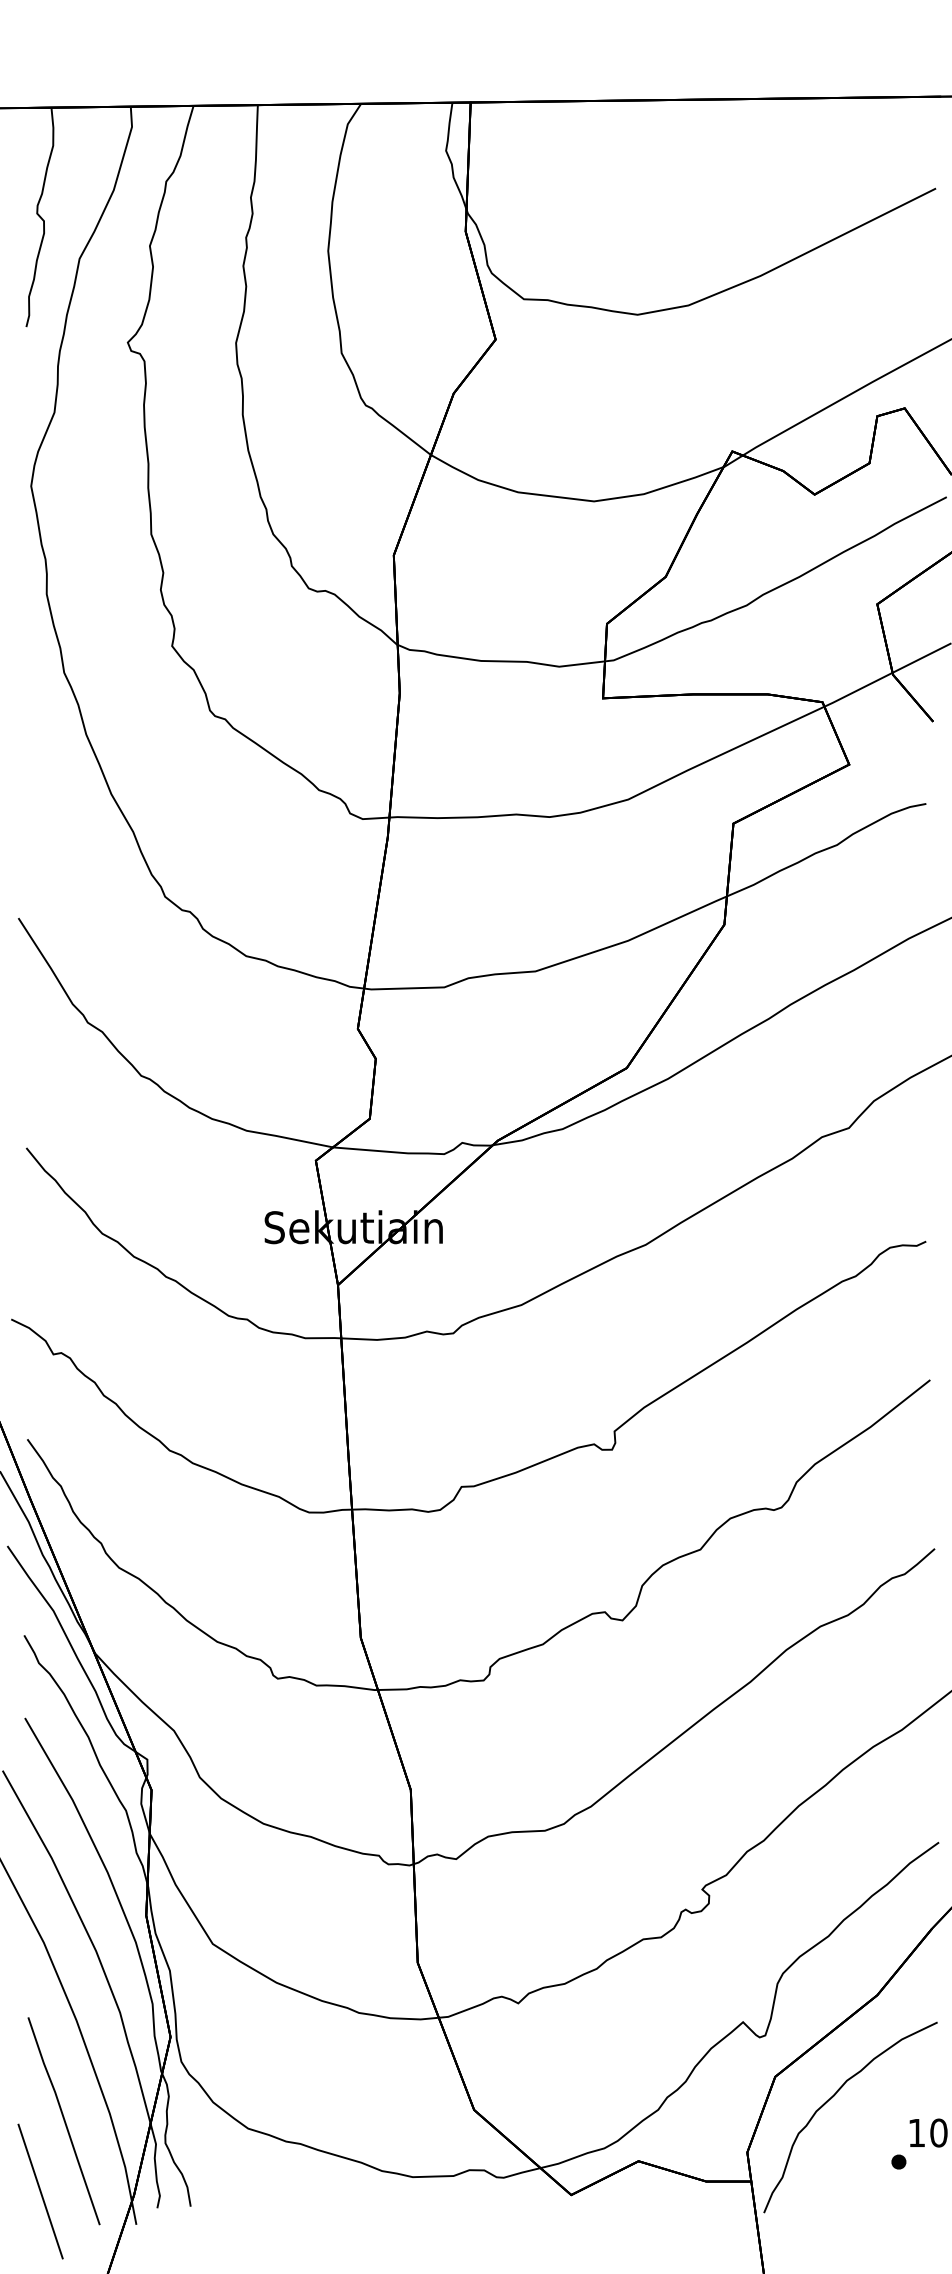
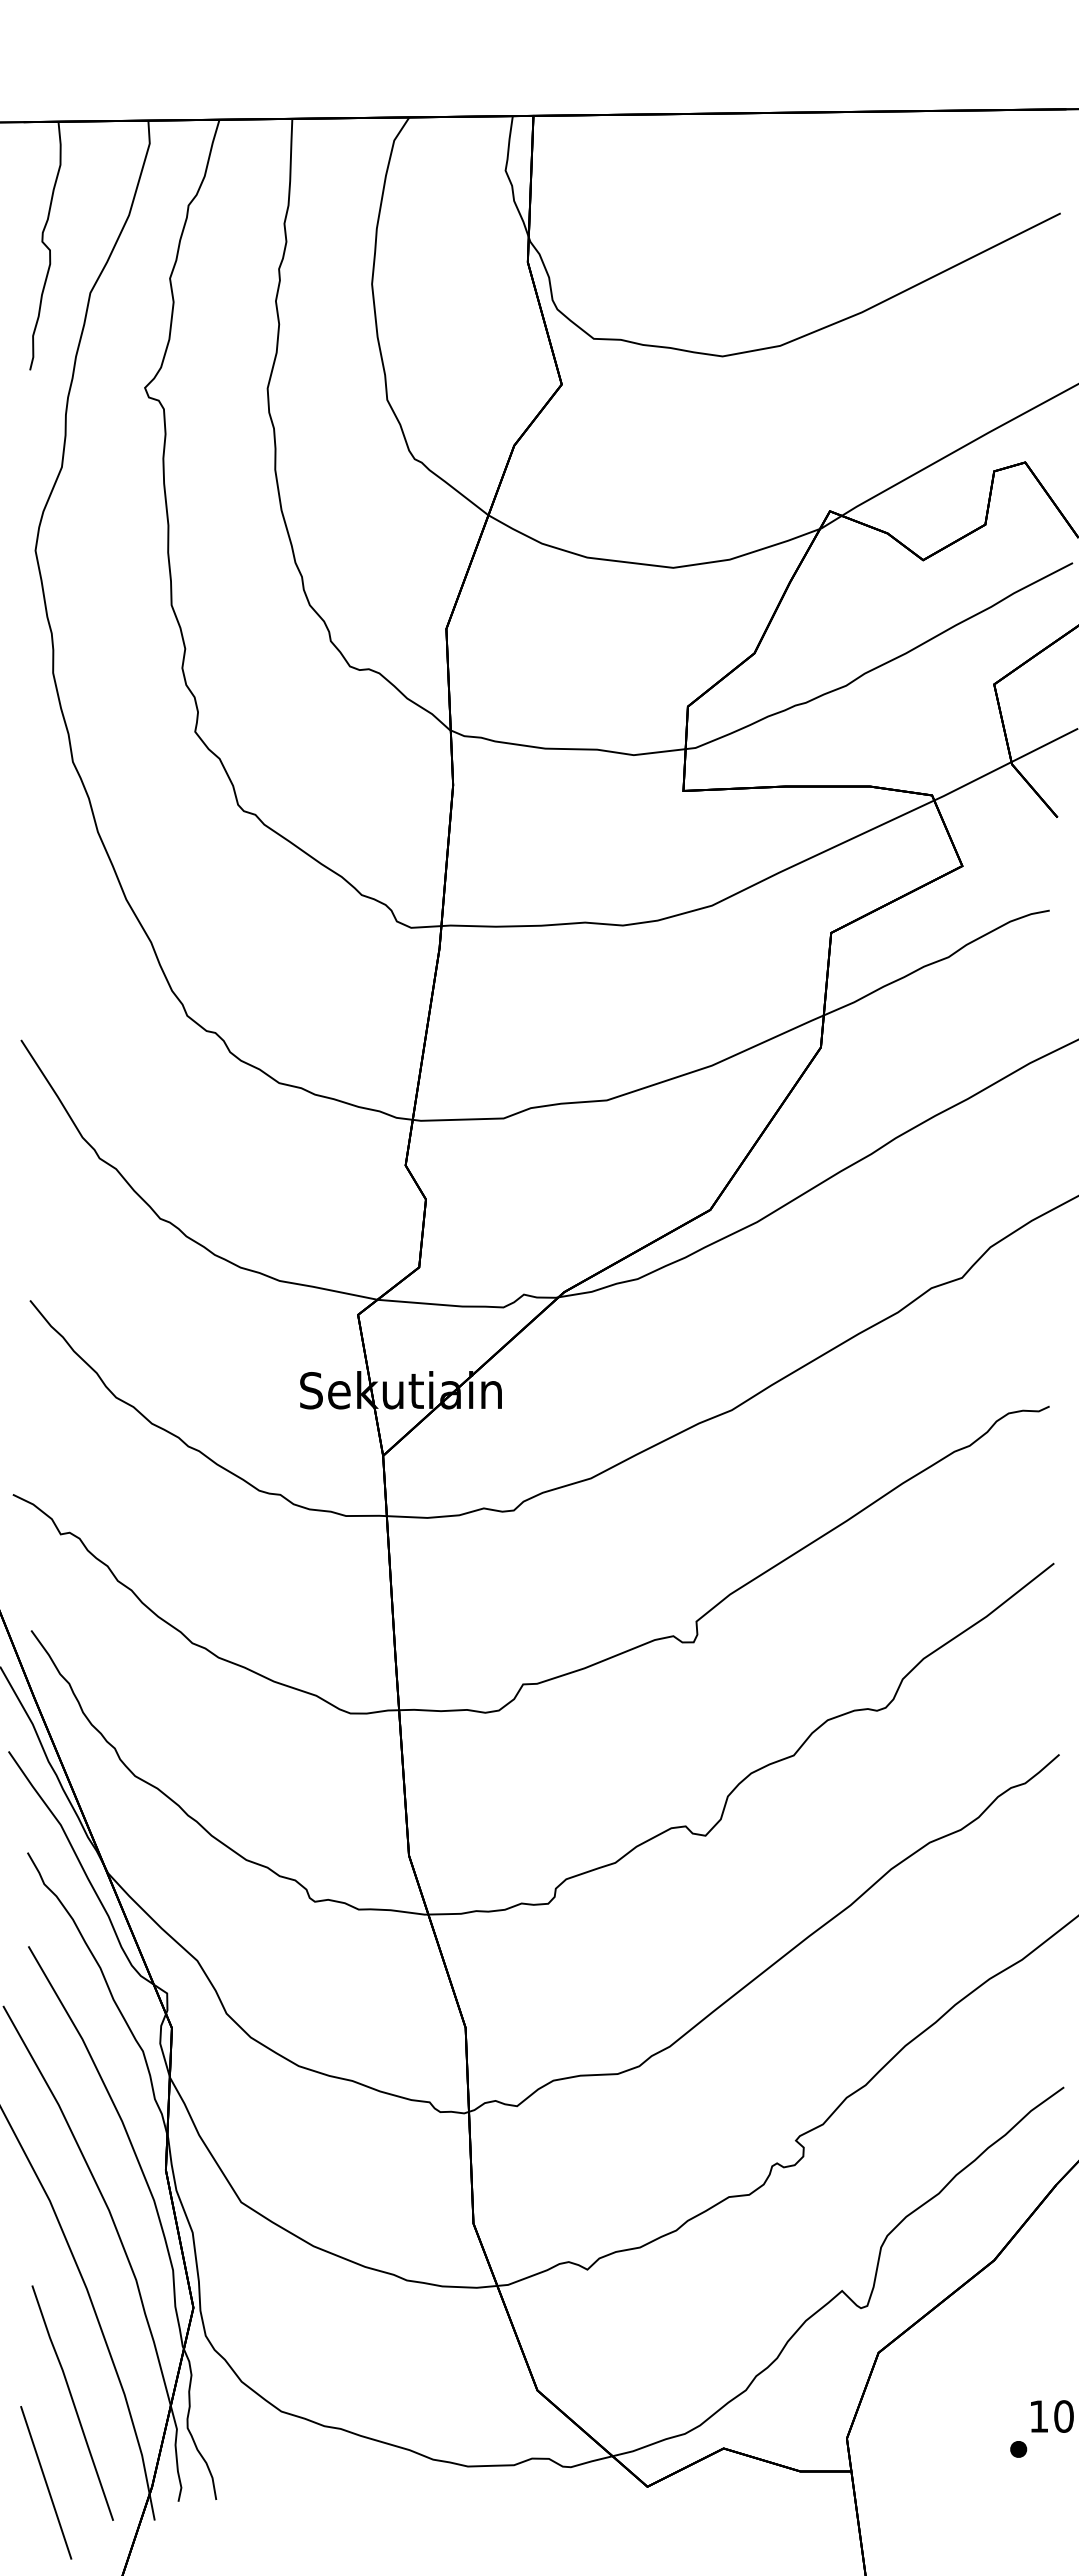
curve: (831, 2098) -> (942, 2377), removed

